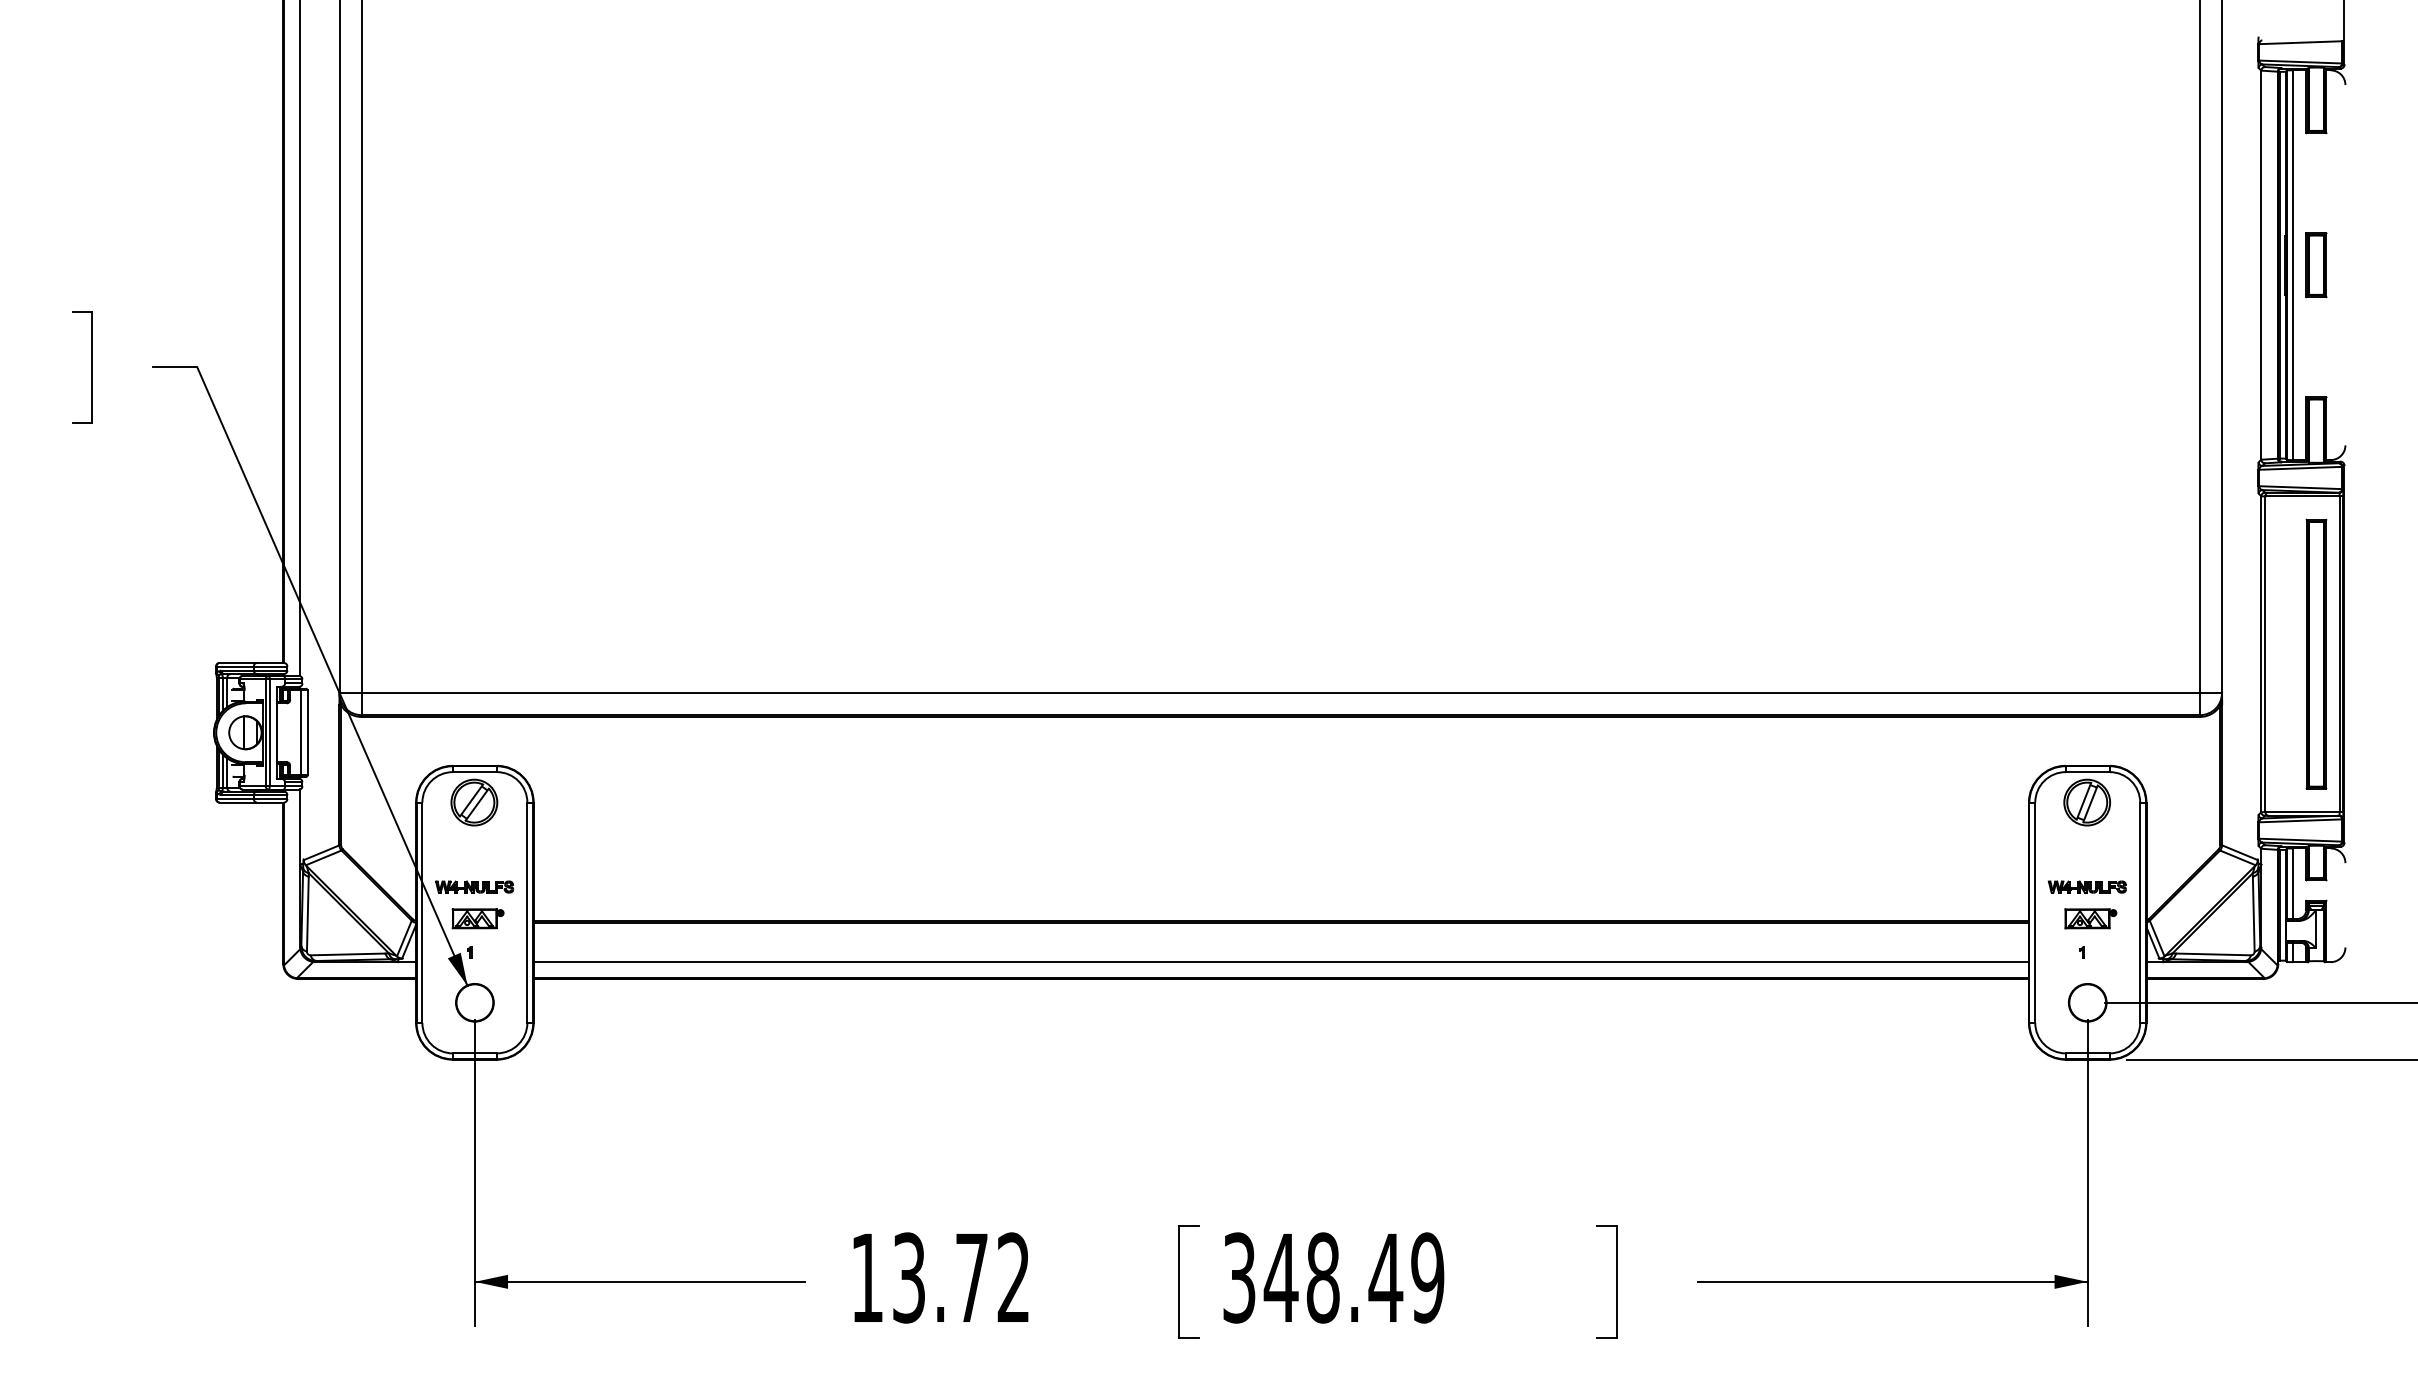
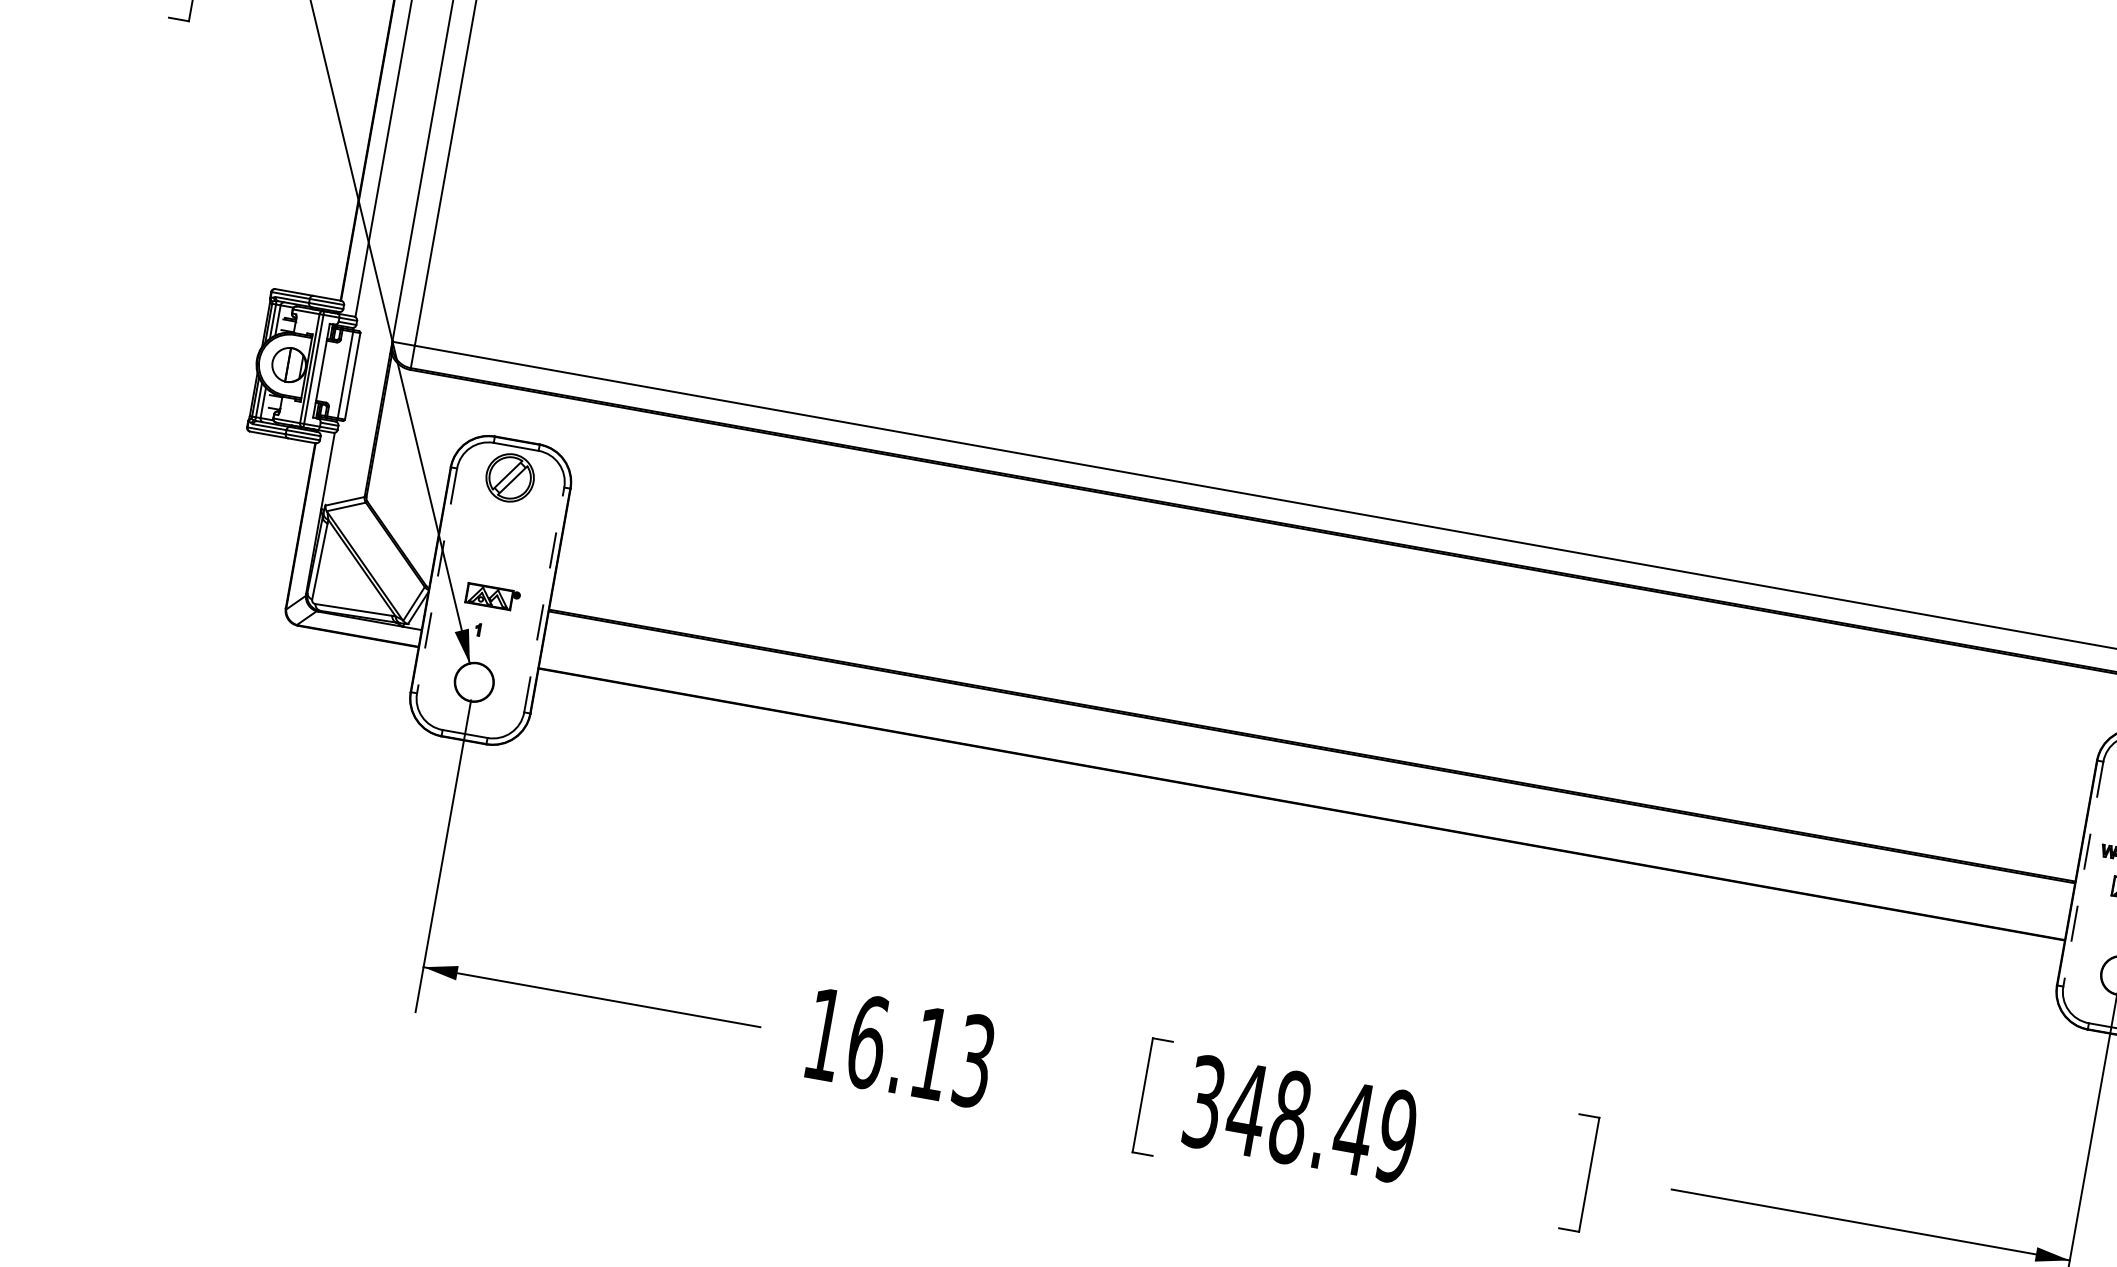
part: (474, 886) -> (495, 563), removed
line: (527, 912) -> (544, 599), solid -> dashed
line: (422, 913) -> (437, 581), solid -> dashed
line: (2035, 913) -> (2083, 874), solid -> dashed
line: (1280, 962) -> (1303, 787), removed
text: (961, 1277) -> (921, 1051), 13.72 -> 16.13

